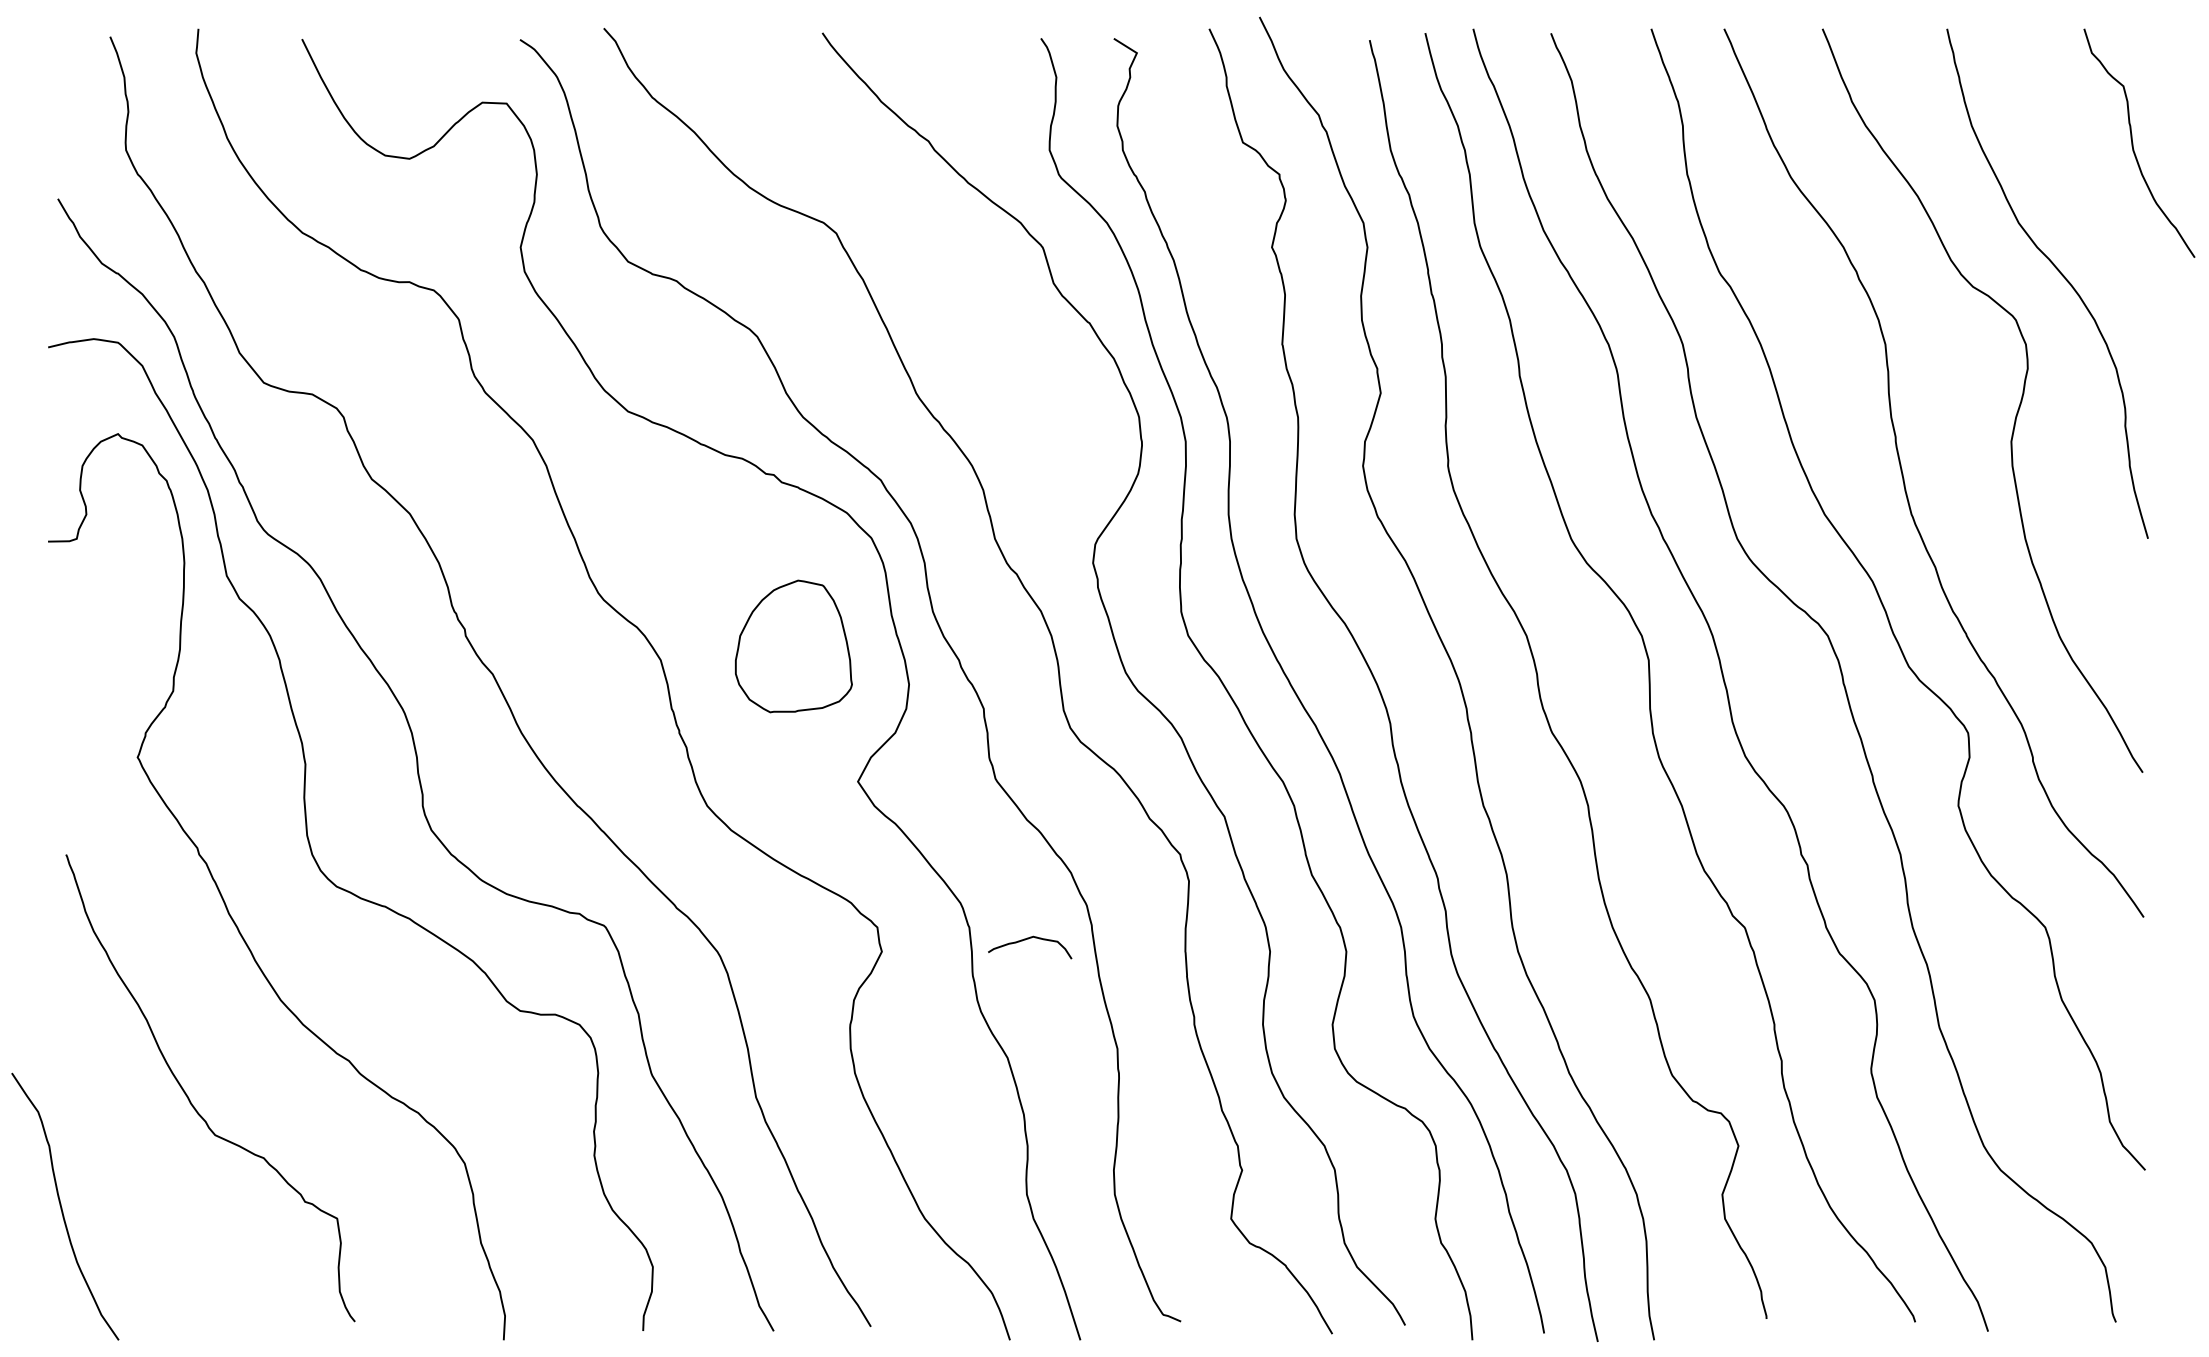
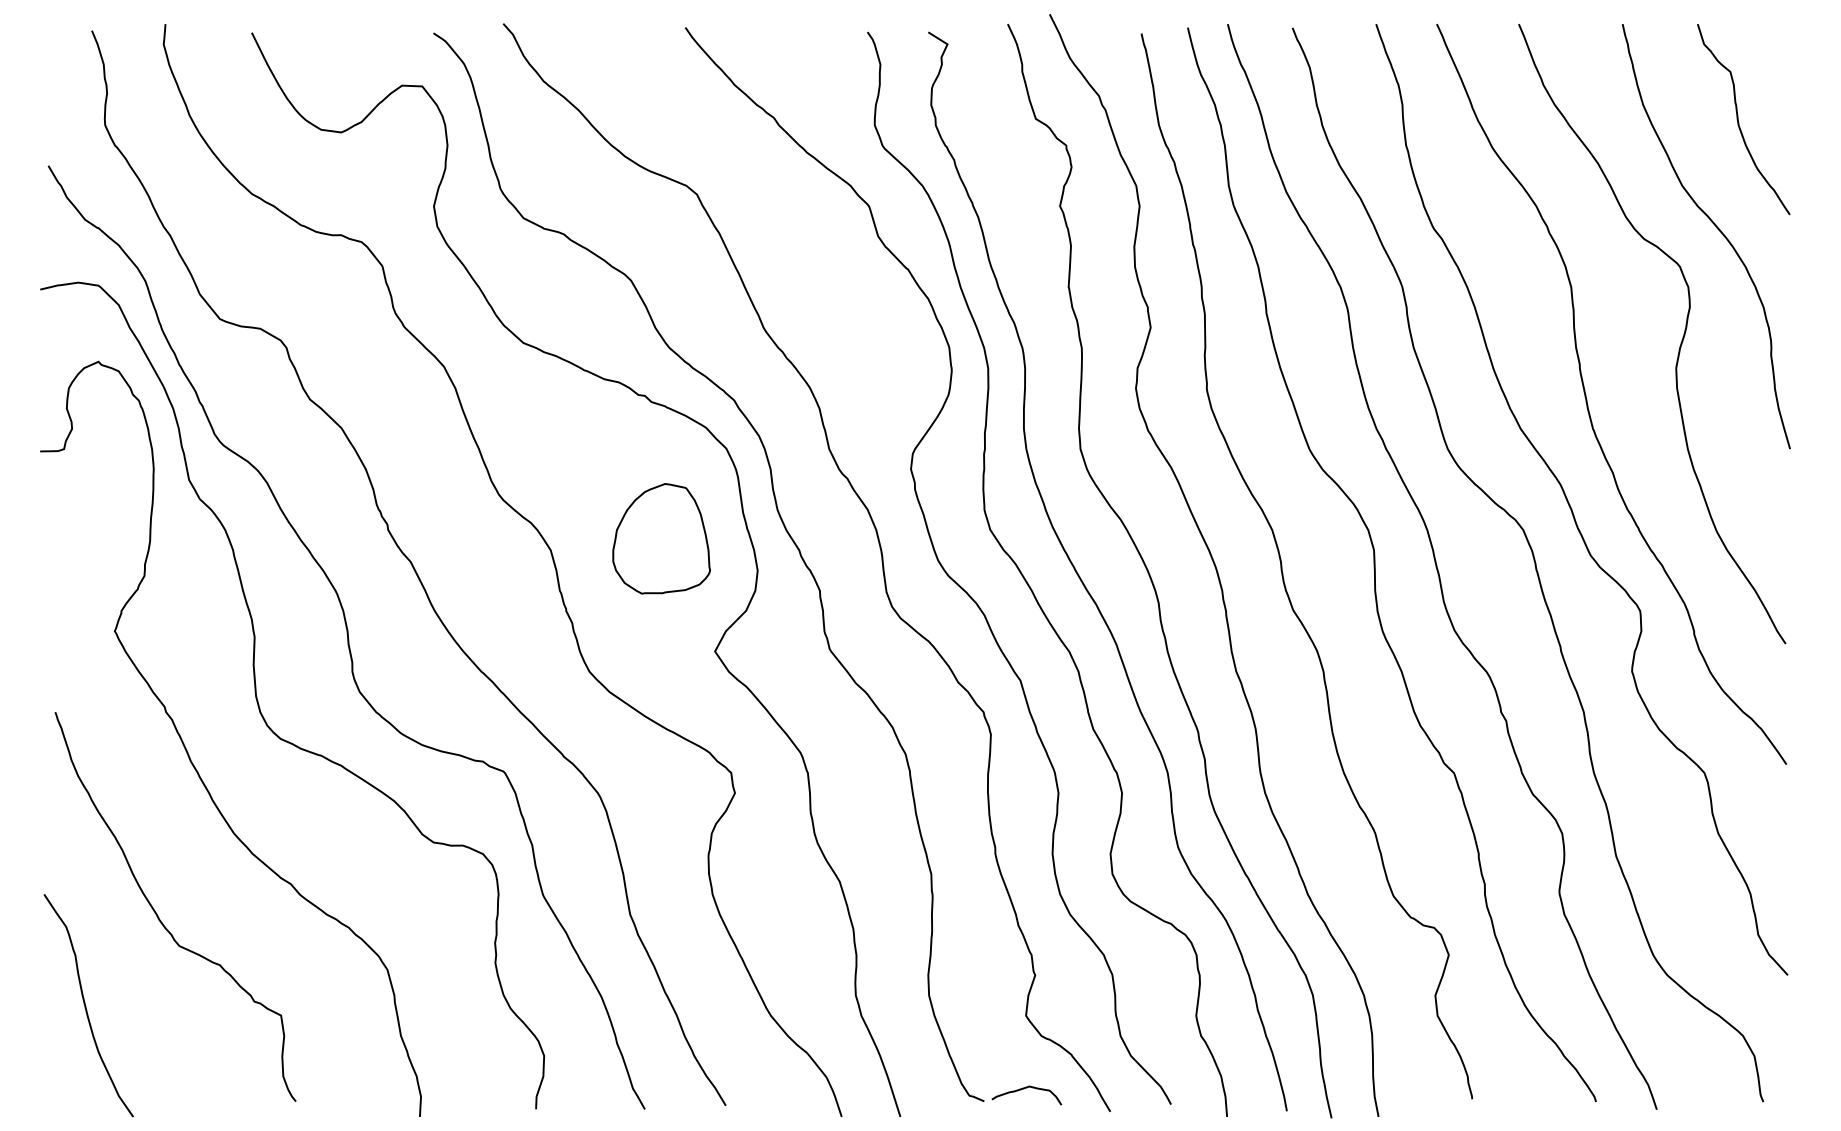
curve: (2133, 142) -> (1738, 118), moved
curve: (1028, 939) -> (1025, 1088), moved
curve: (62, 1207) -> (86, 1006), moved

